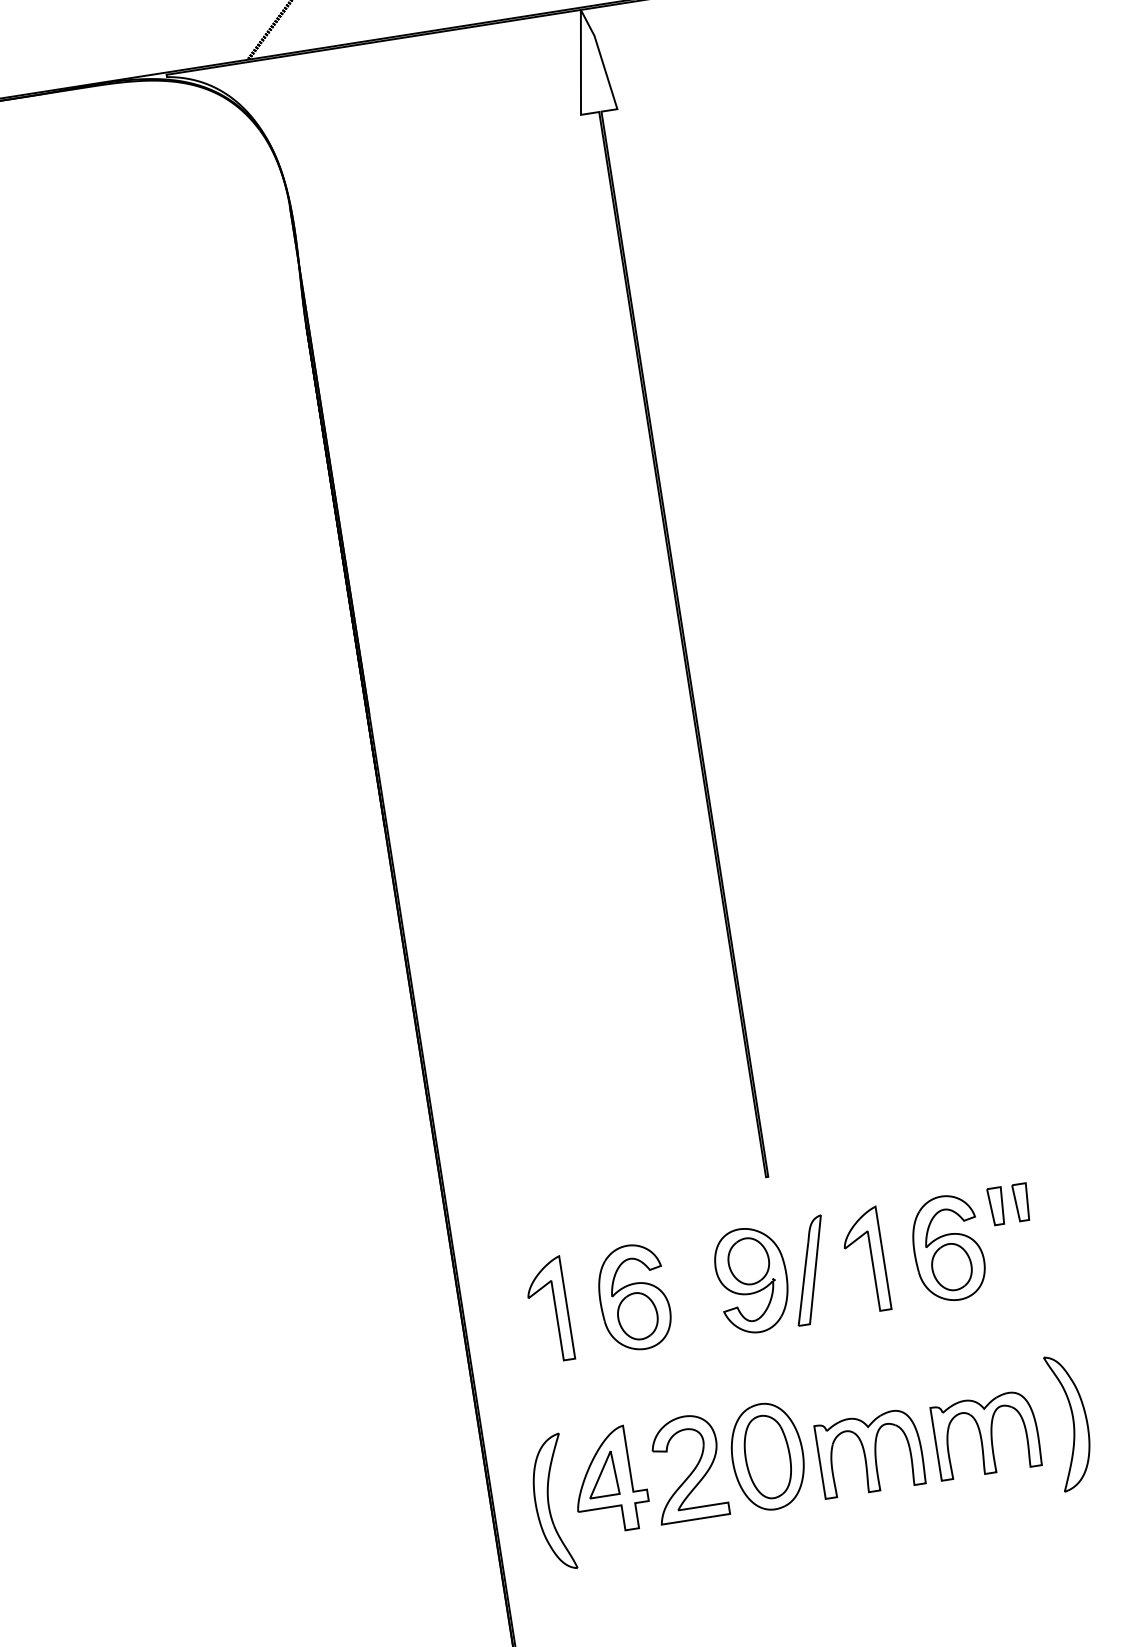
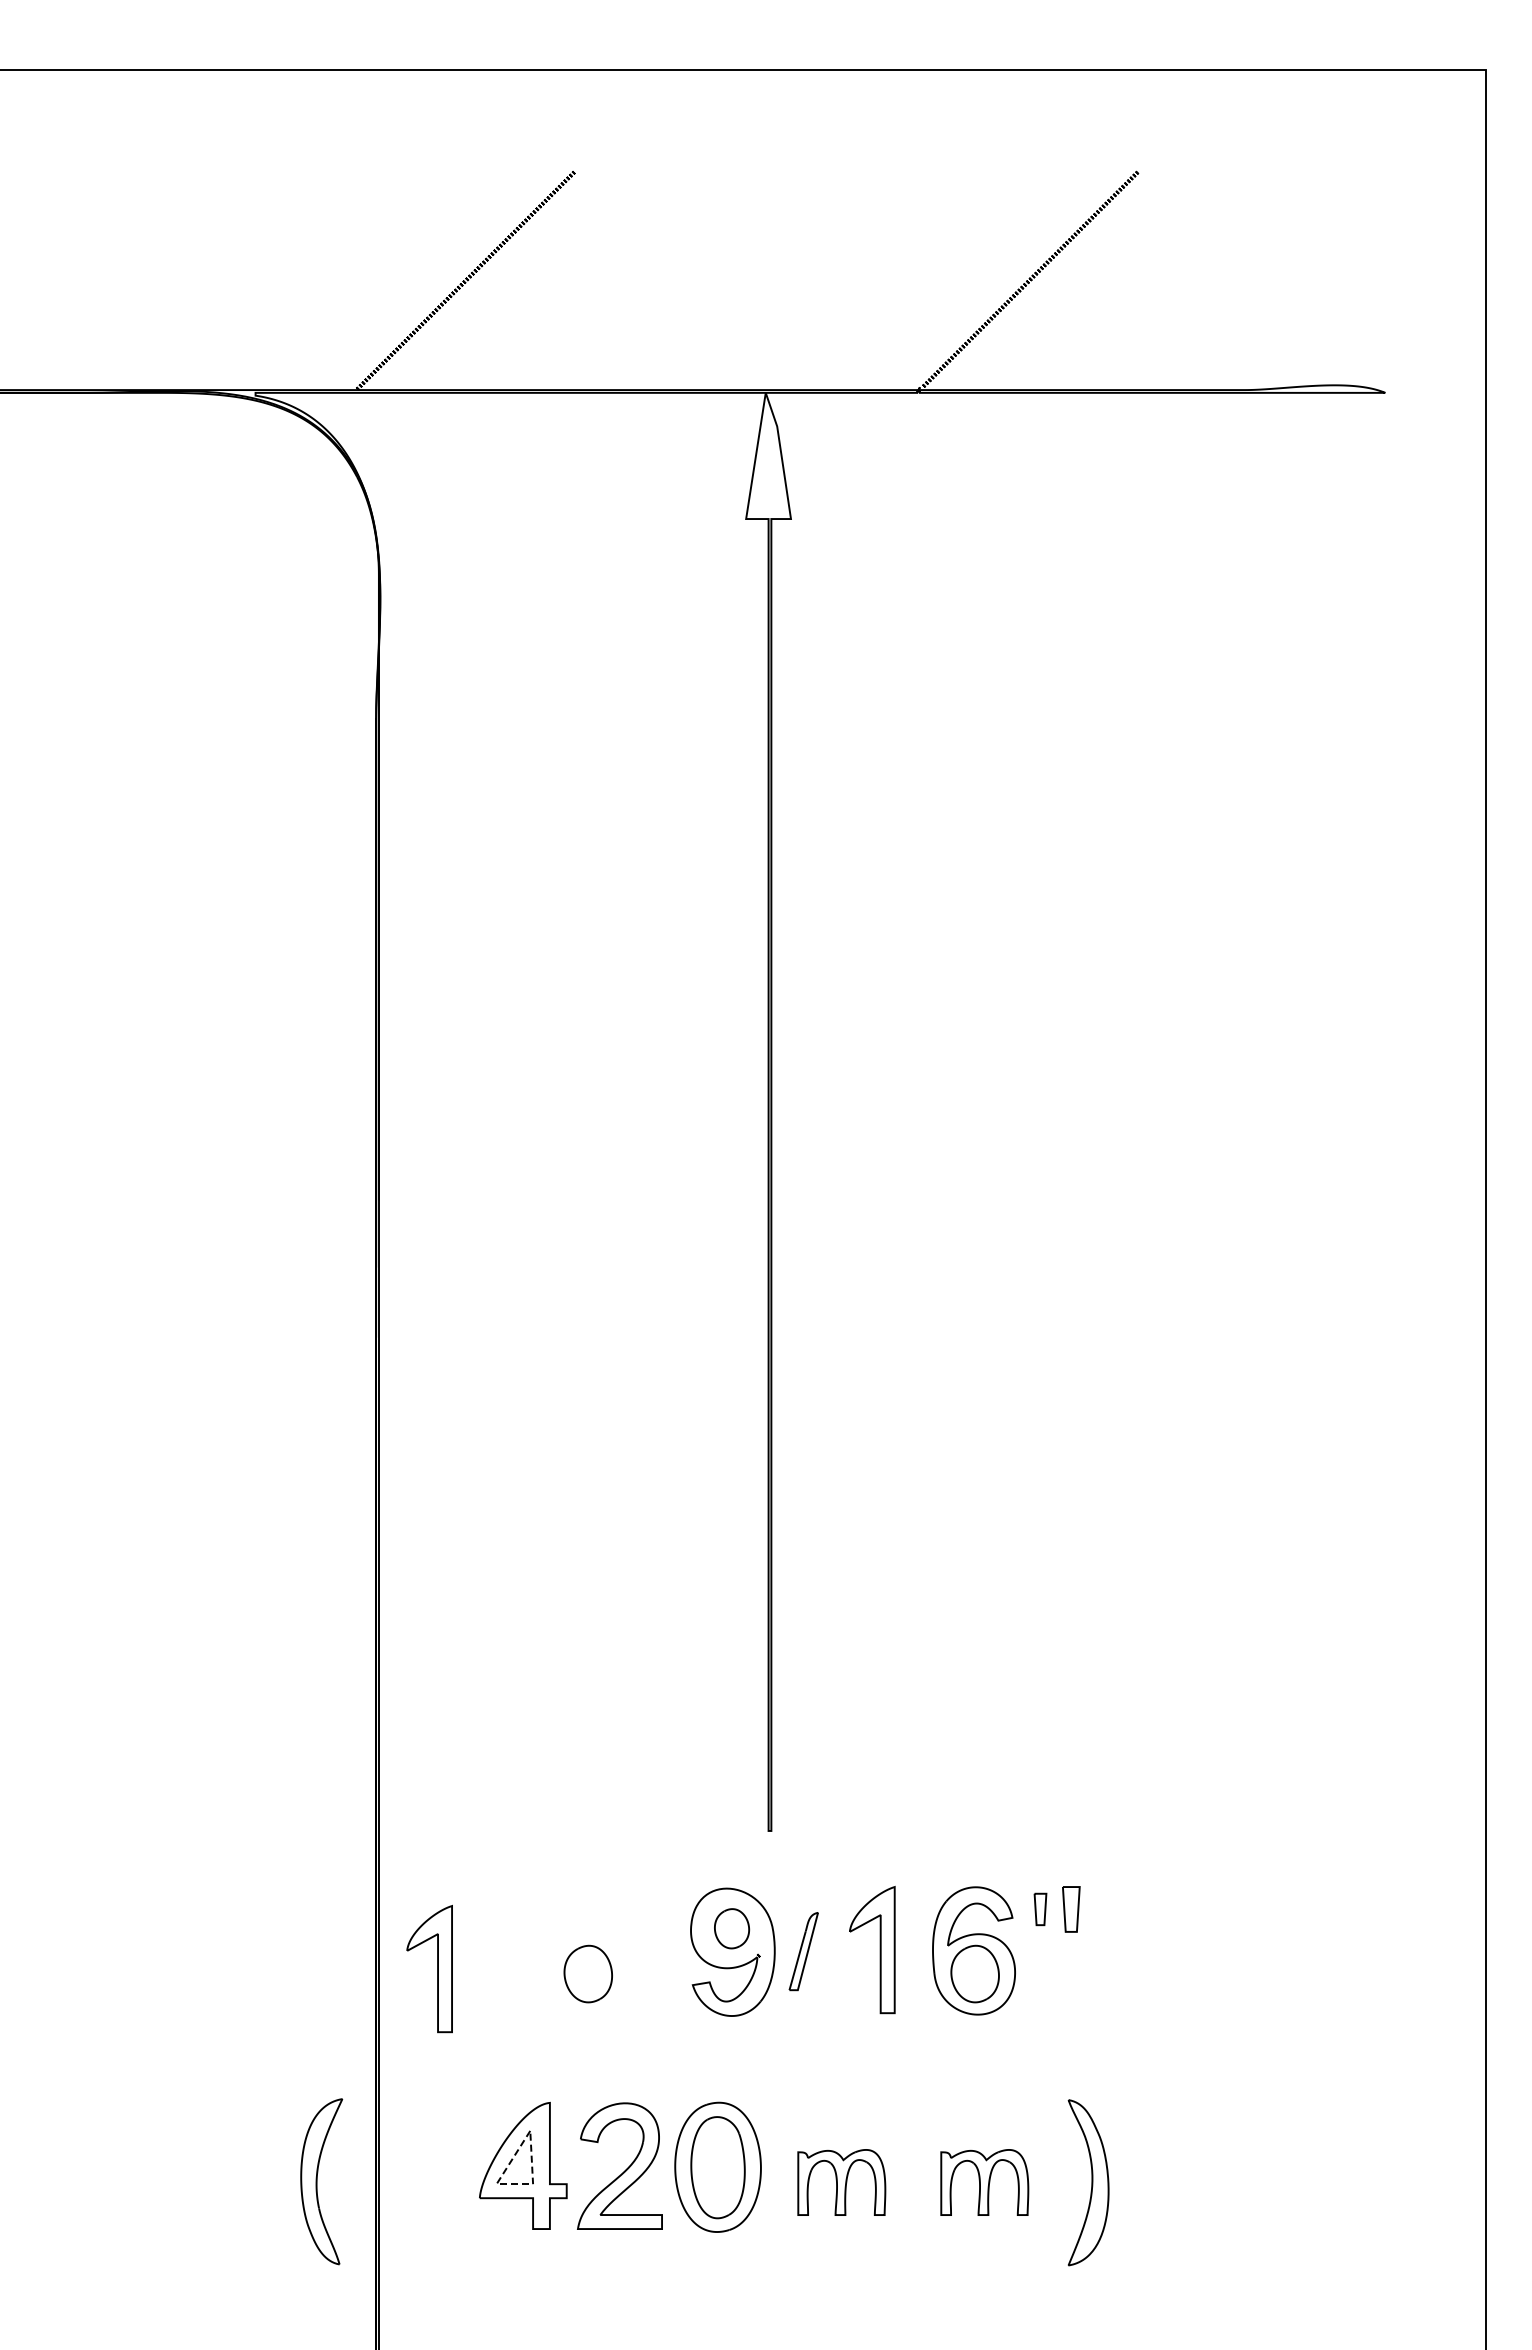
part: (996, 1206) -> (1040, 1909), size x0.7
part: (748, 1261) -> (731, 1928), size x0.7
part: (809, 1270) -> (803, 1951), size x0.6
part: (634, 1297) -> (587, 1950), removed
part: (555, 1308) -> (437, 1968), moved
part: (986, 1435) -> (984, 2182), size x0.7
part: (869, 1453) -> (841, 2182), size x0.7
line: (601, 1497) -> (510, 2184), solid -> dashed
part: (552, 1503) -> (321, 2181), moved

